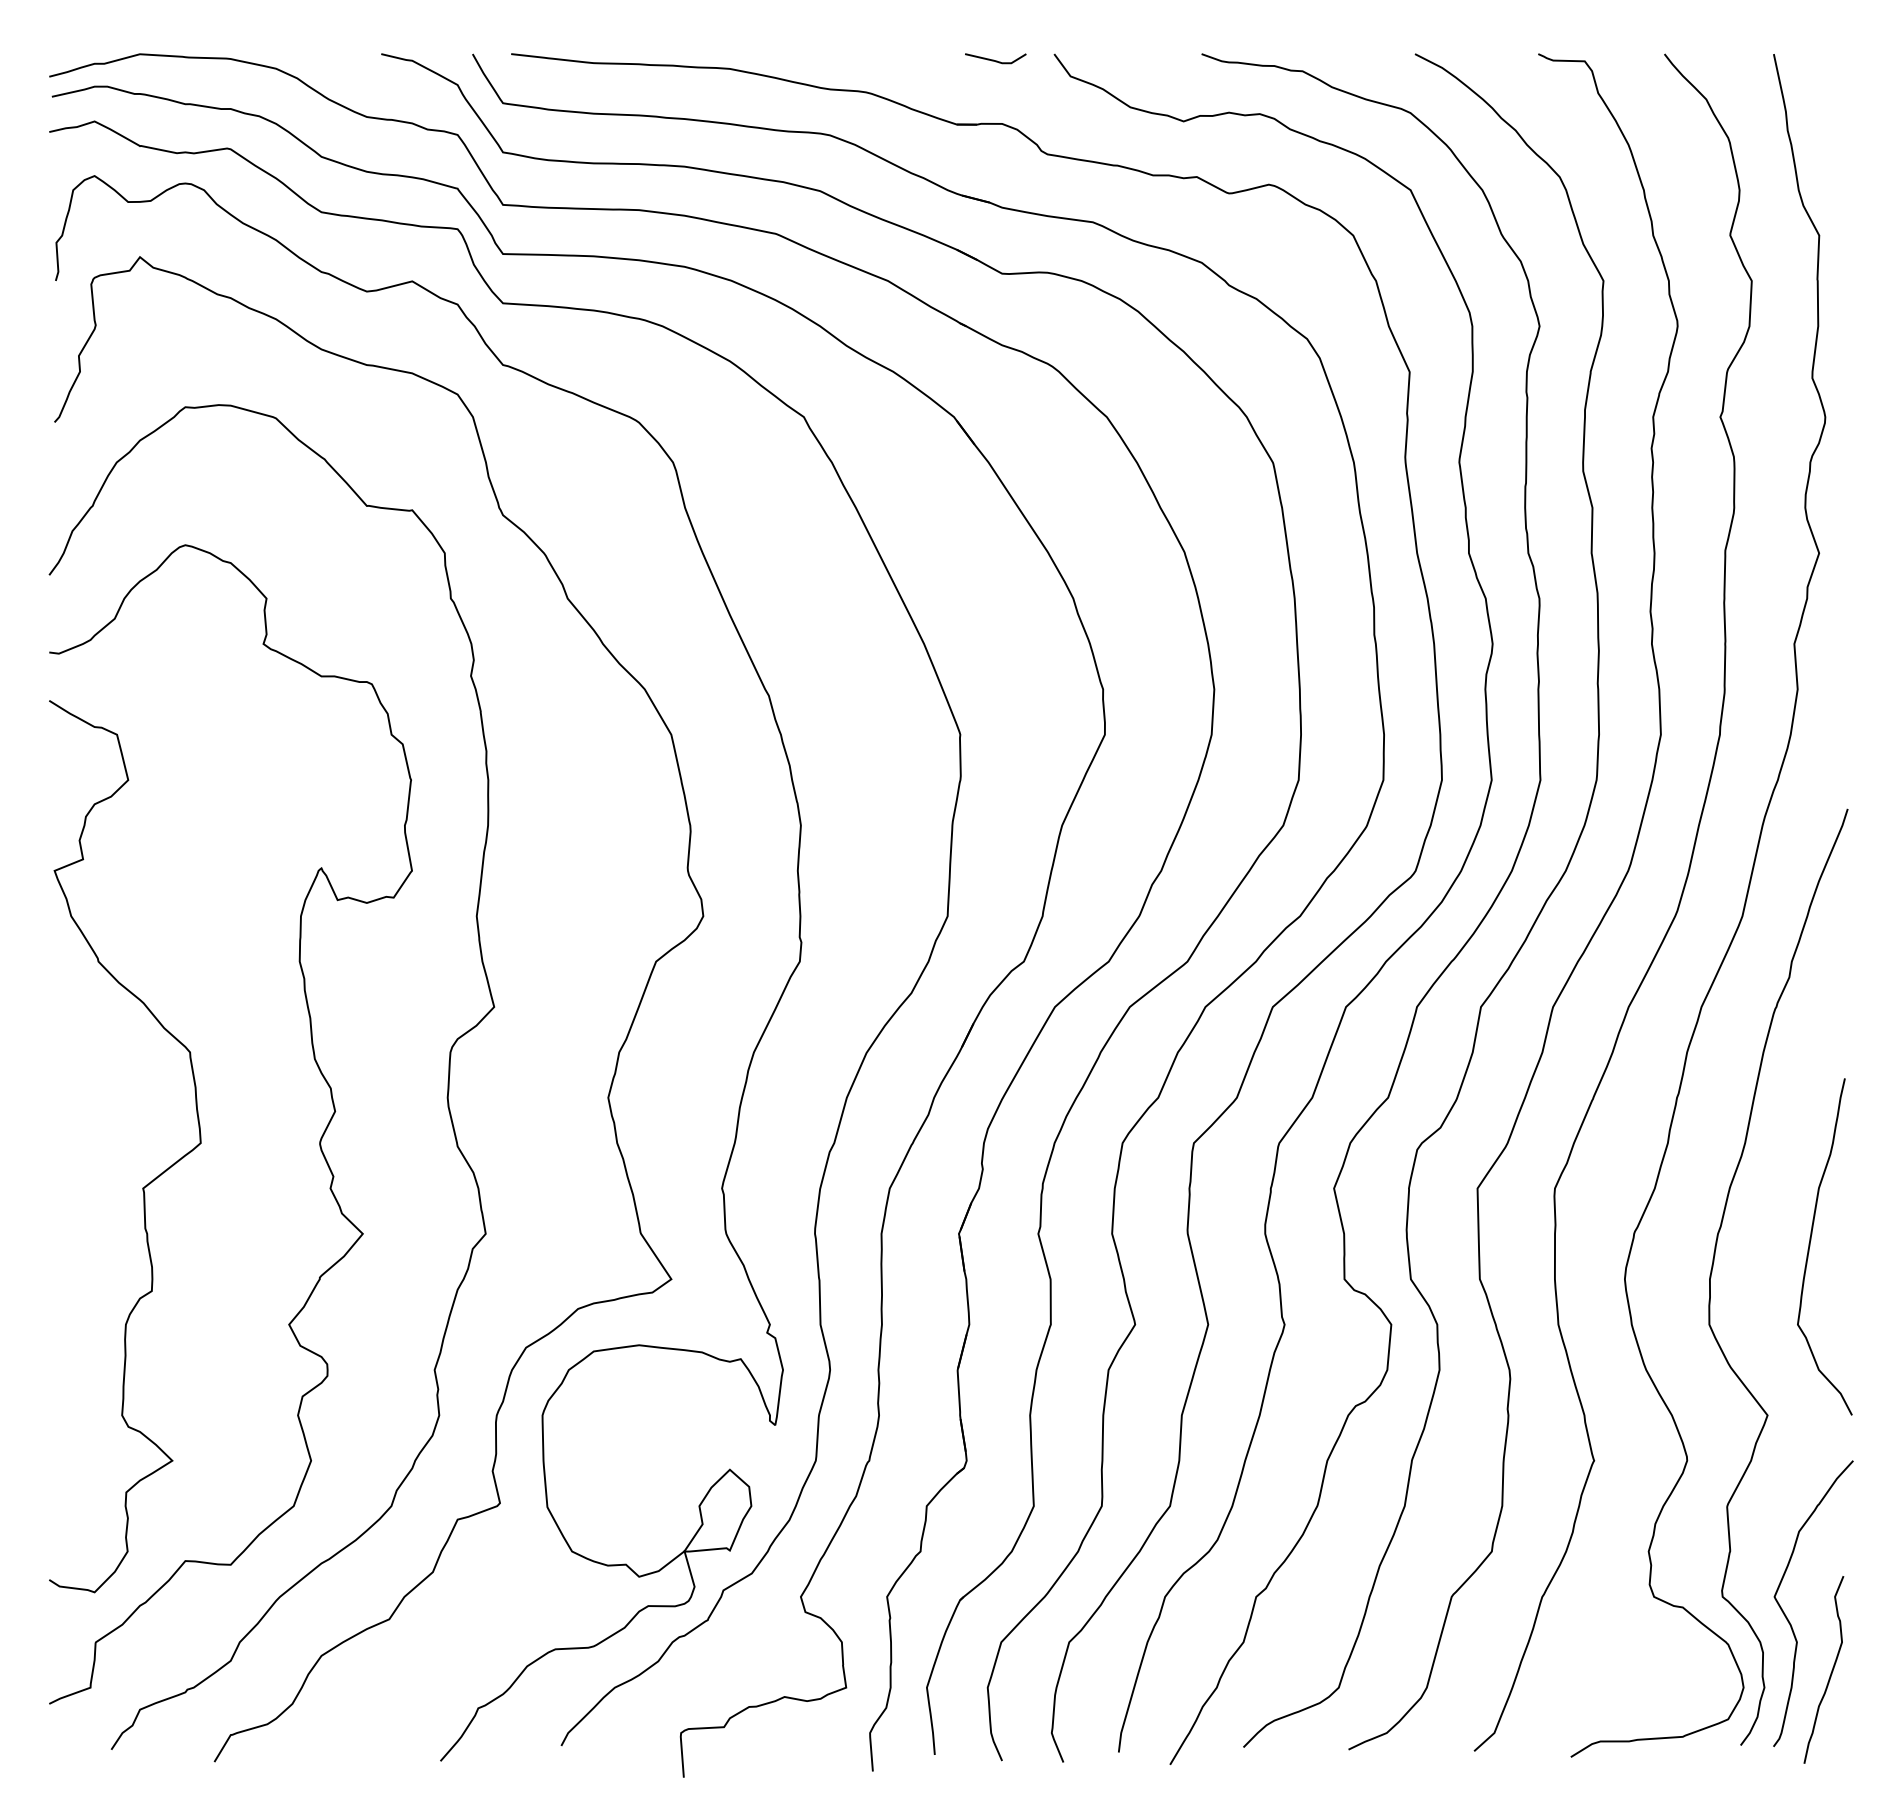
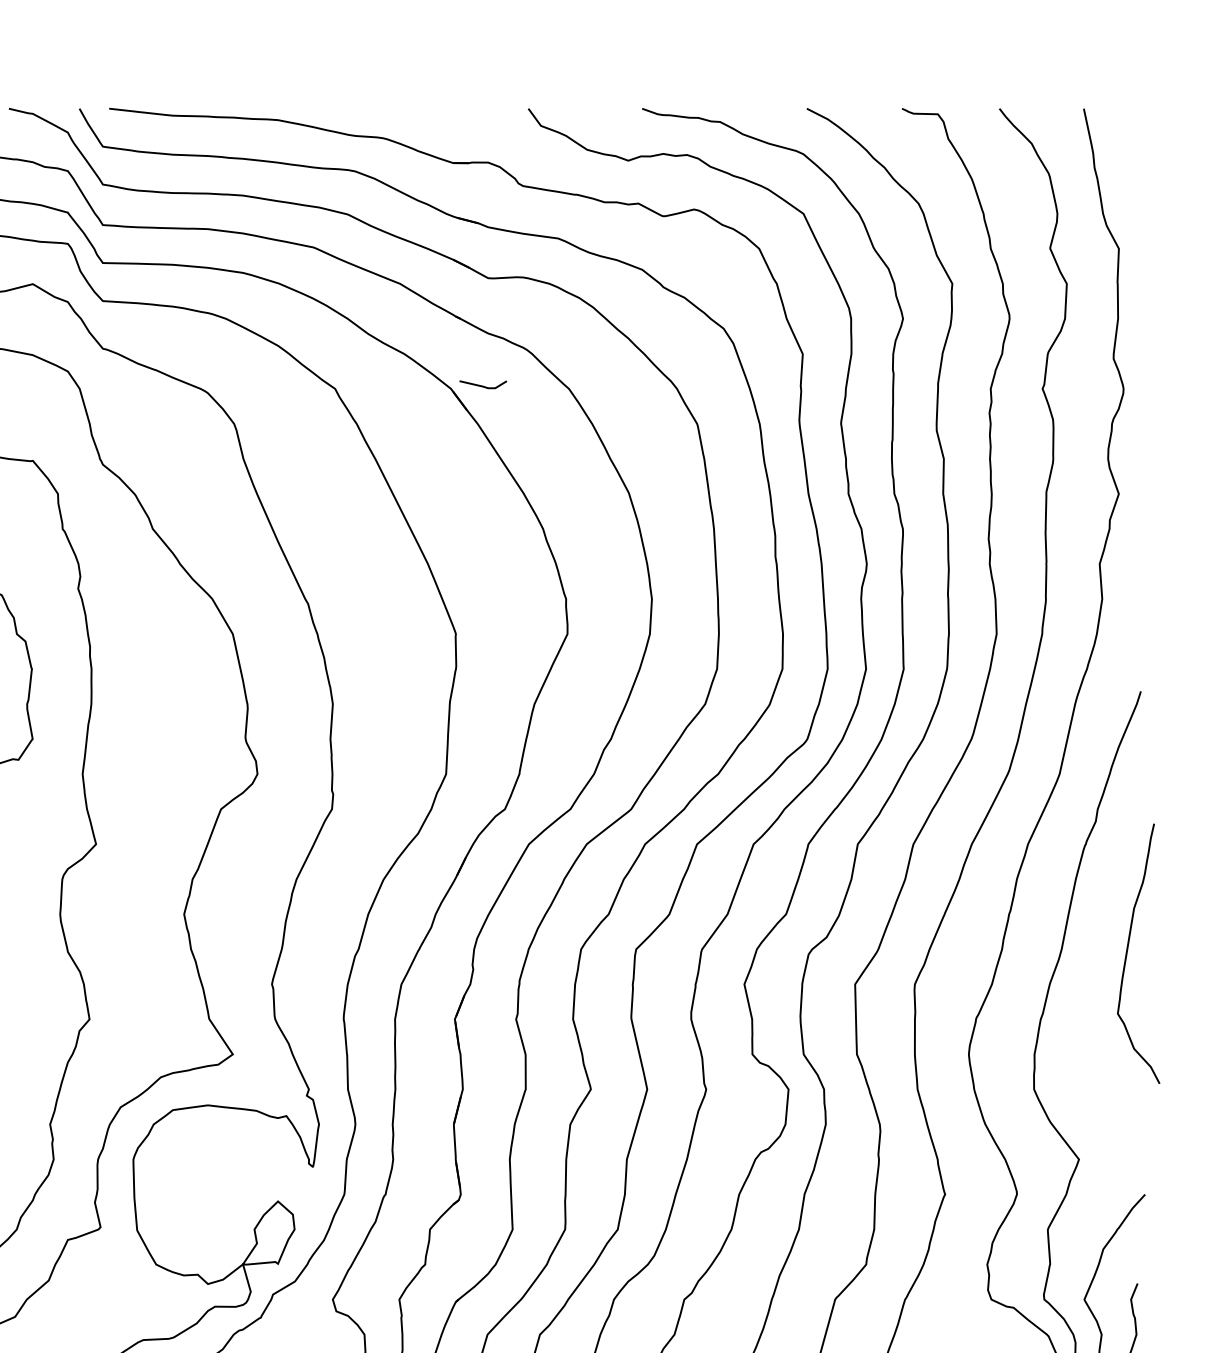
line: (995, 60) -> (483, 386), moved
curve: (1810, 1246) -> (1127, 953), moved

